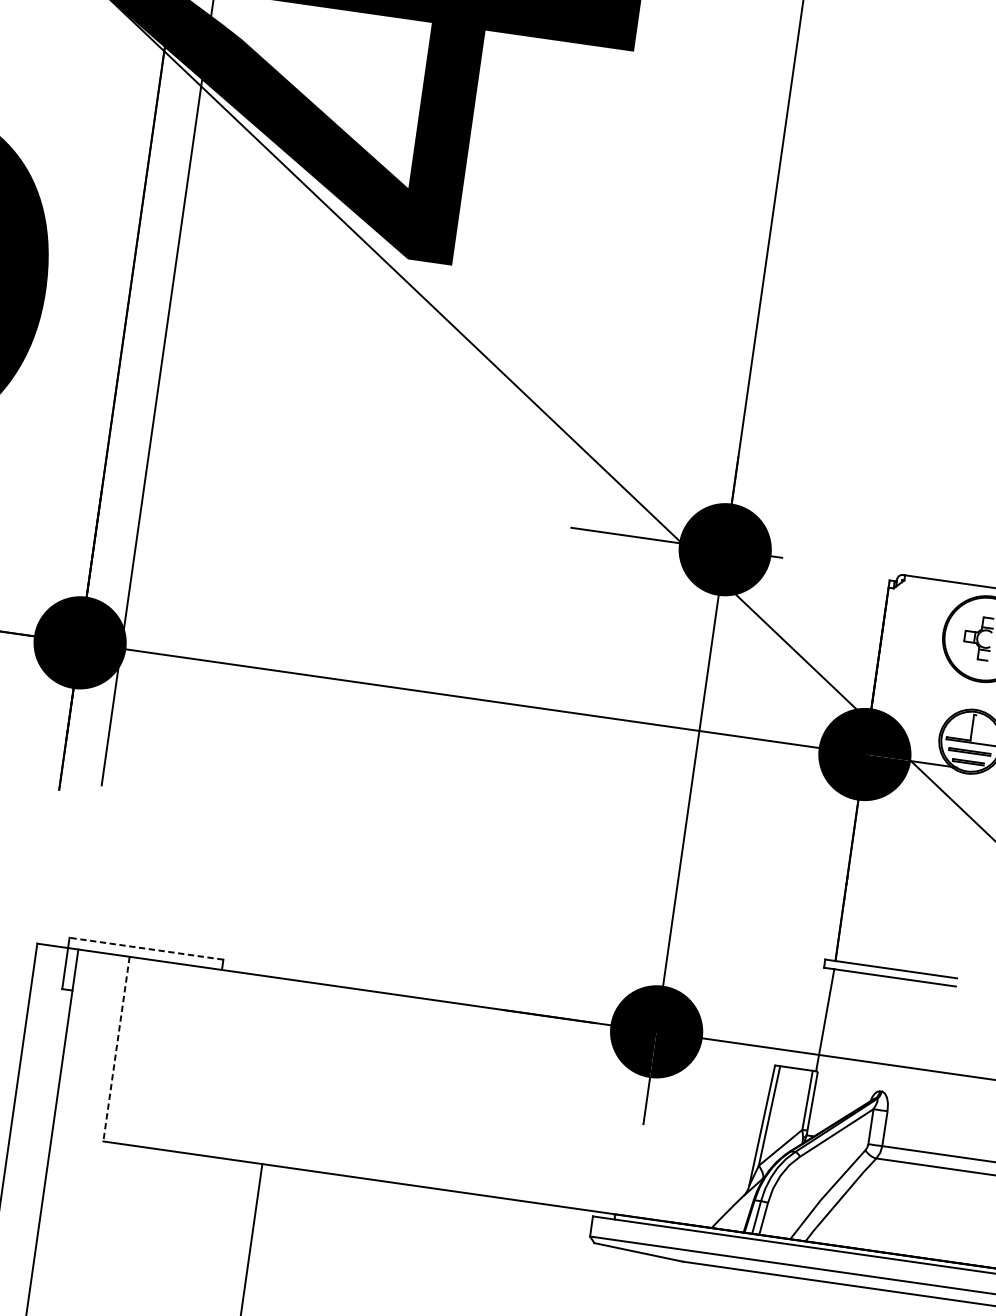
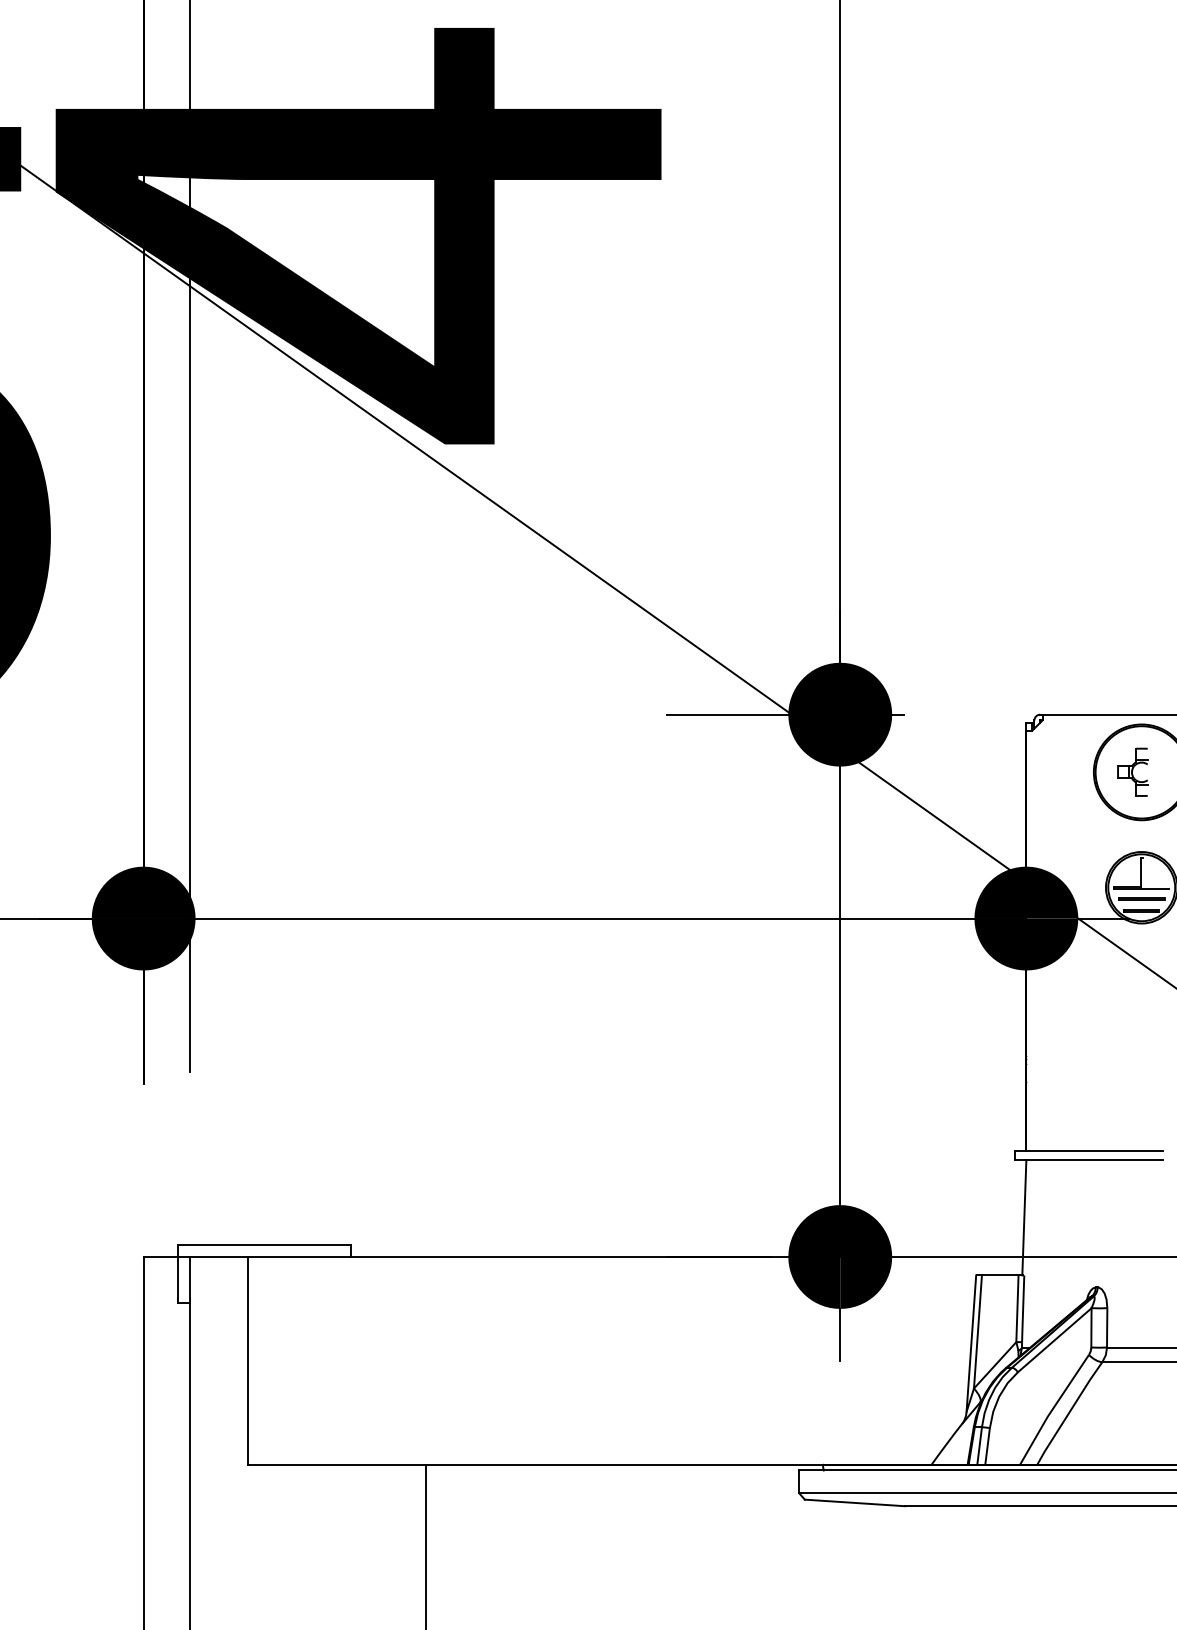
line: (146, 948) -> (264, 1245), dashed -> solid
line: (116, 1048) -> (247, 1360), dashed -> solid

